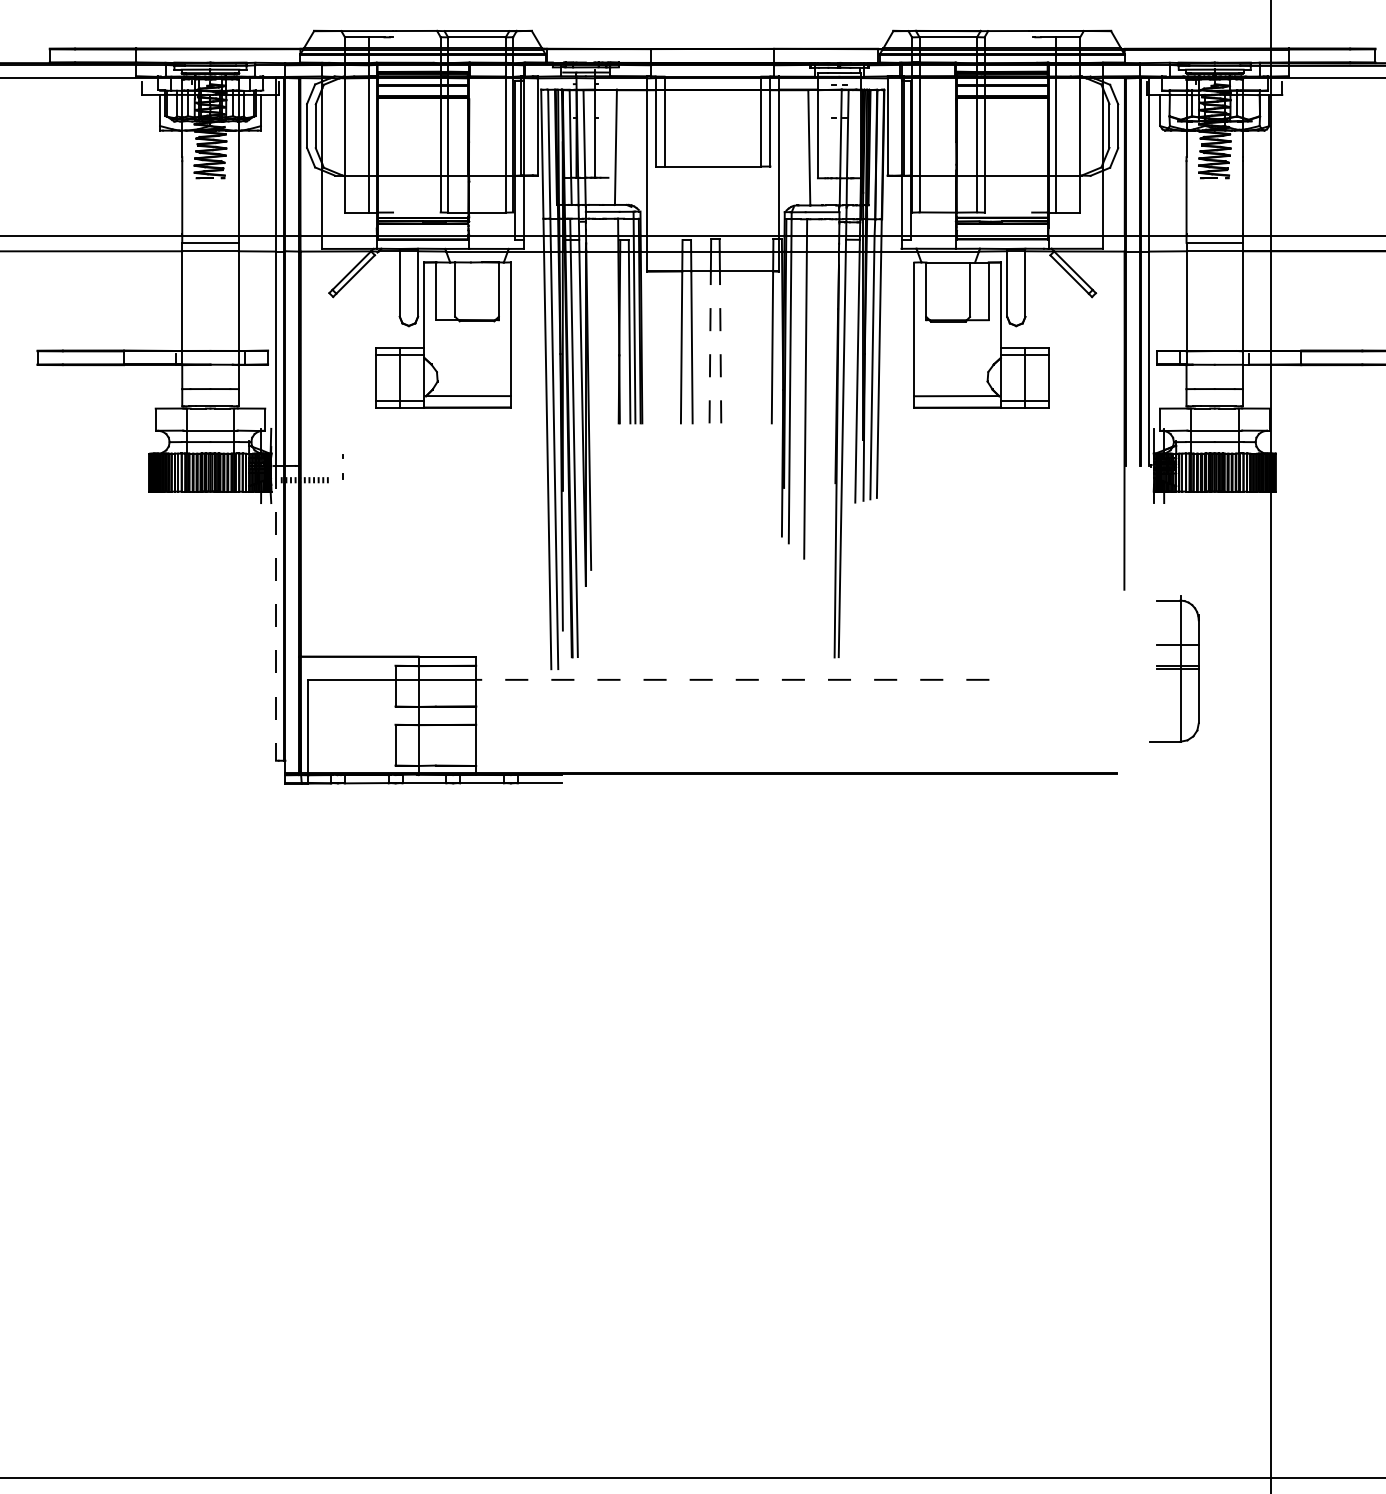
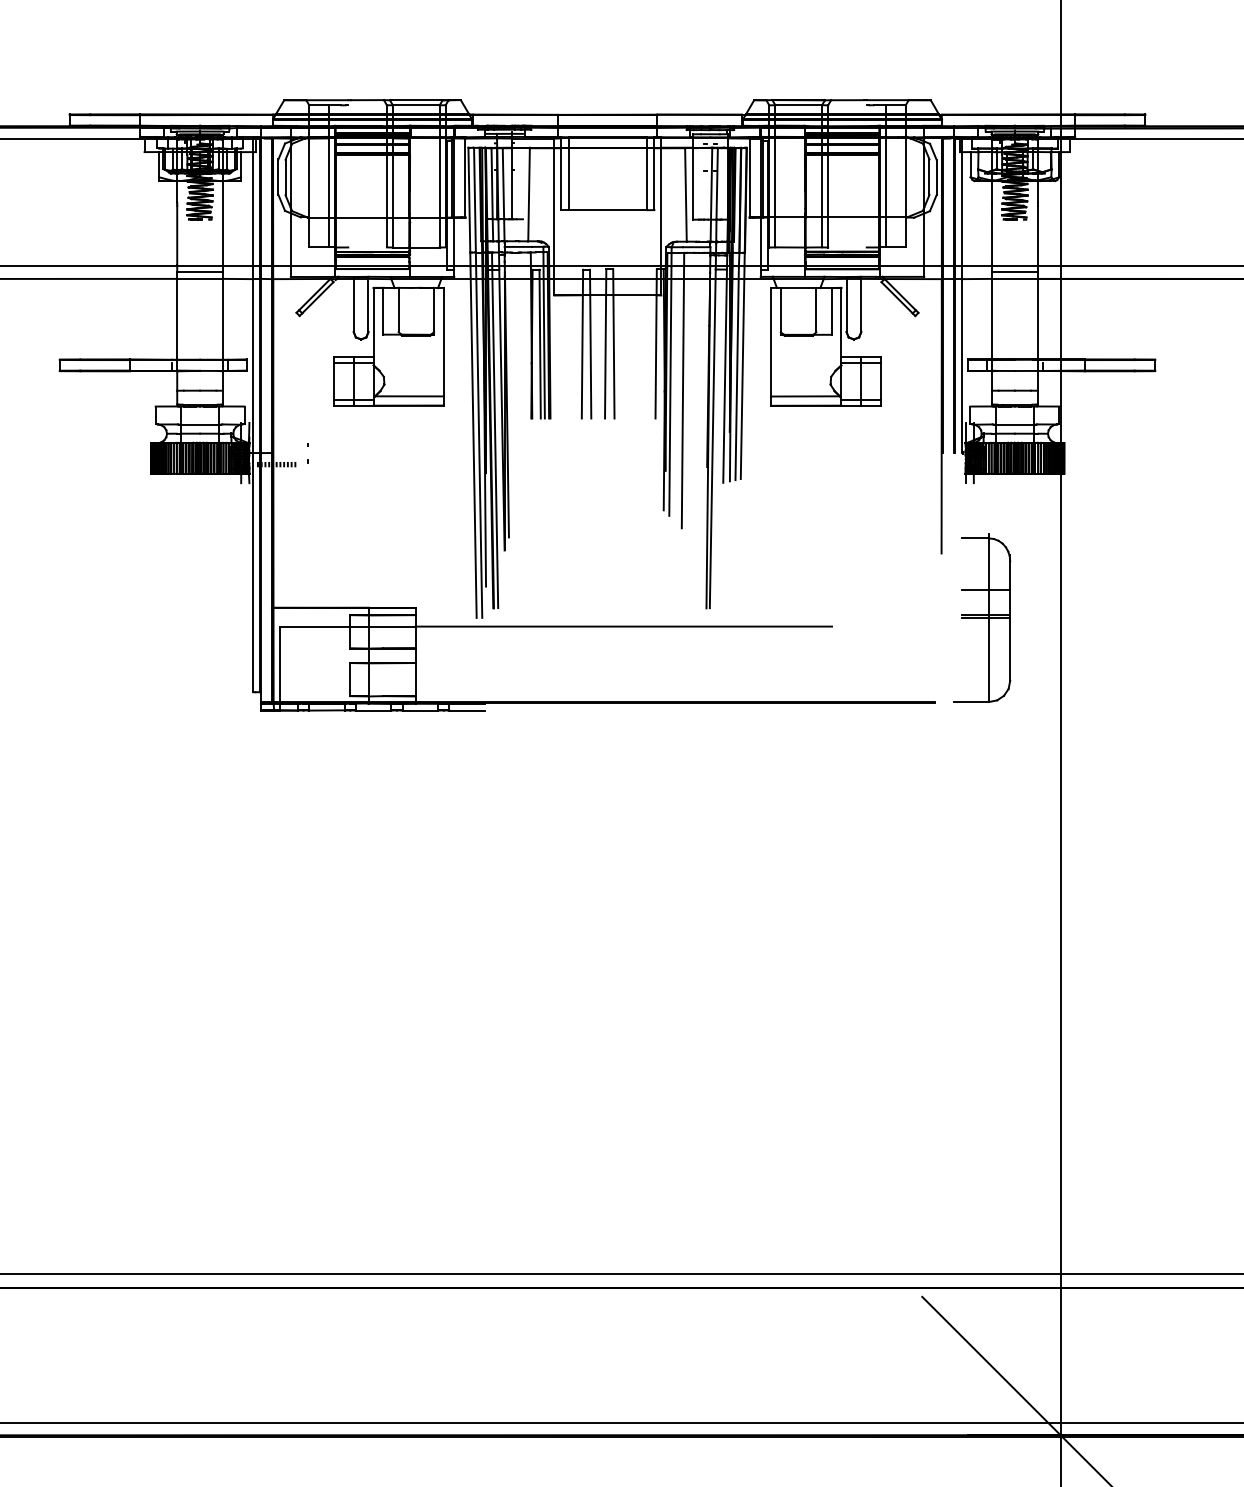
line: (710, 346) -> (605, 356), dashed -> solid
line: (720, 346) -> (613, 356), dashed -> solid
line: (276, 613) -> (253, 572), dashed -> solid
part: (1174, 668) -> (982, 617), size x1.43
line: (732, 679) -> (623, 626), dashed -> solid

